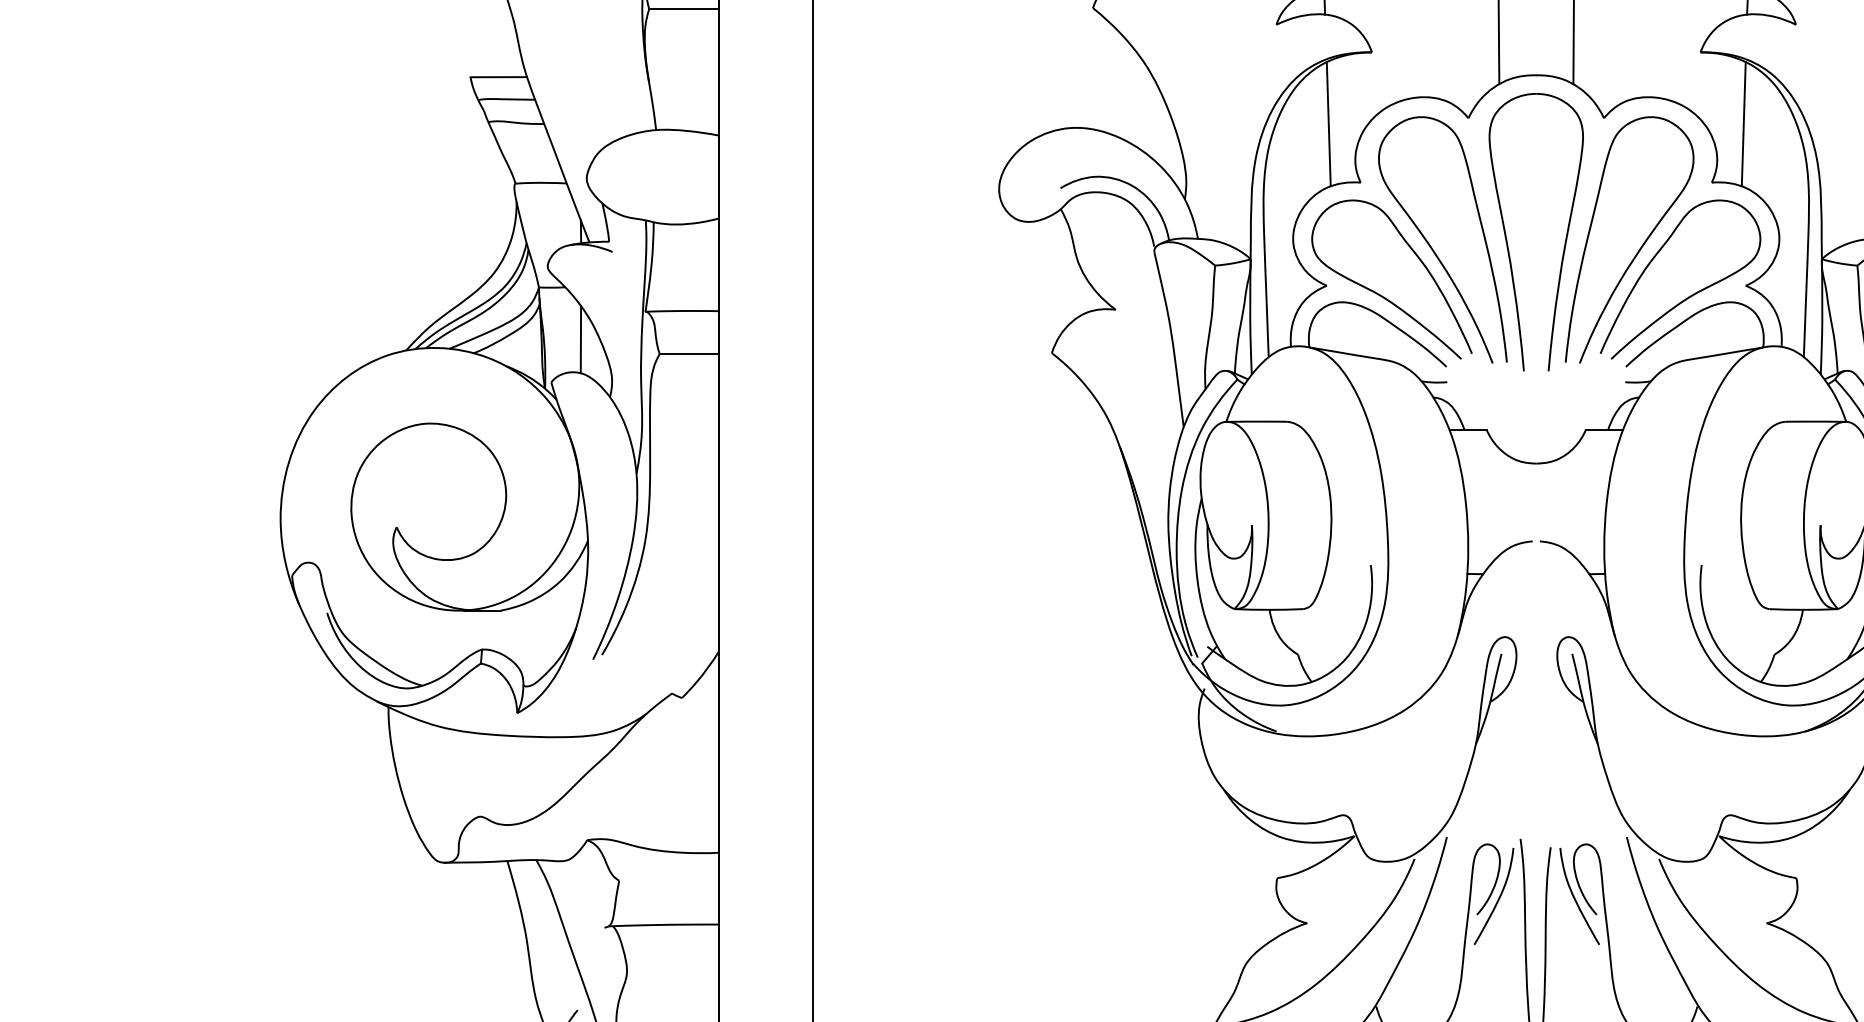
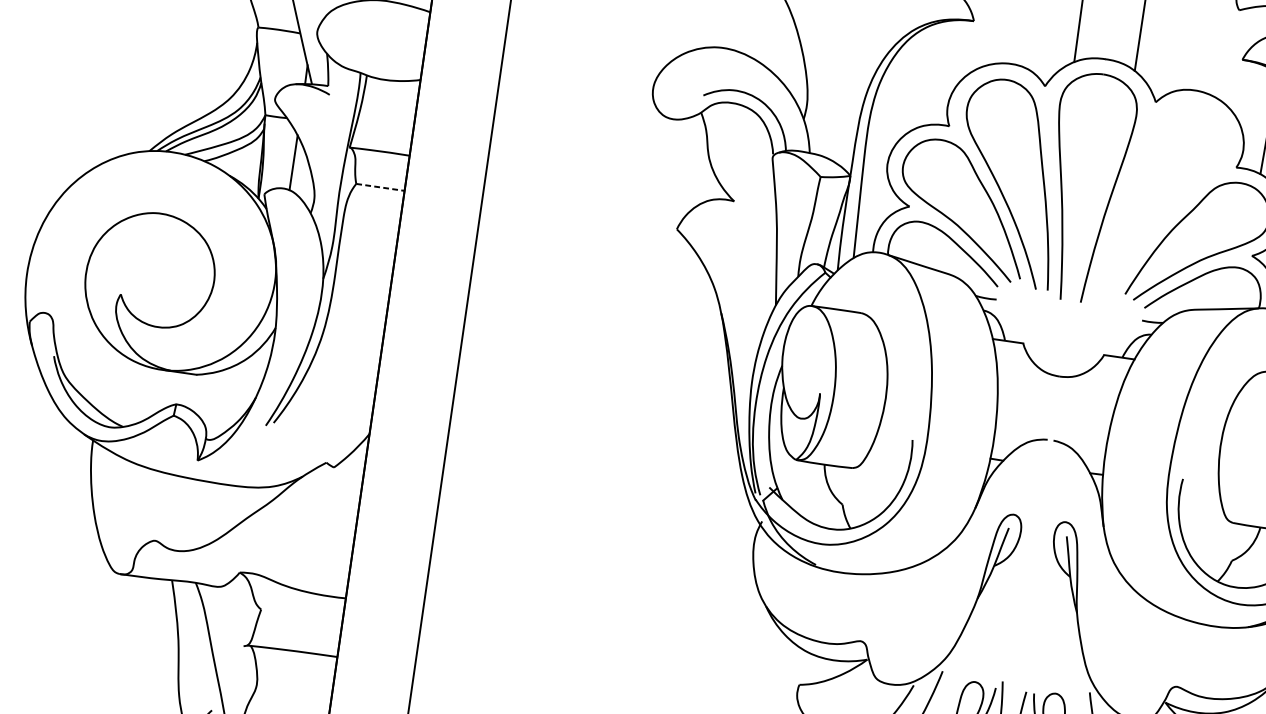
line: (1328, 124) -> (929, 74), removed
curve: (1641, 245) -> (1171, 210), removed
line: (689, 354) -> (380, 187), solid -> dashed

